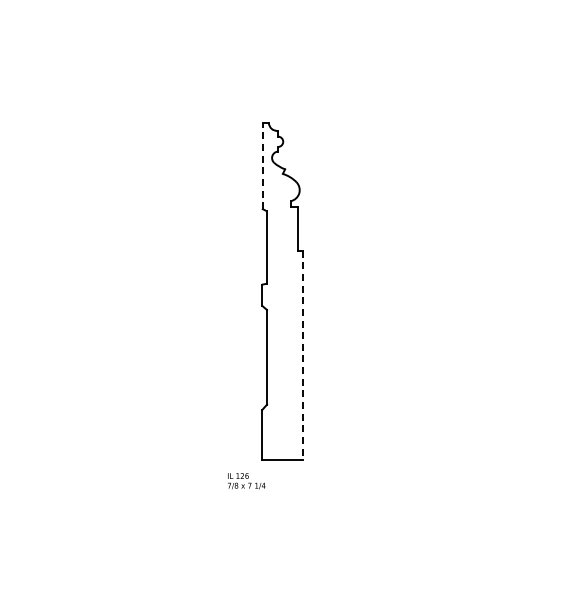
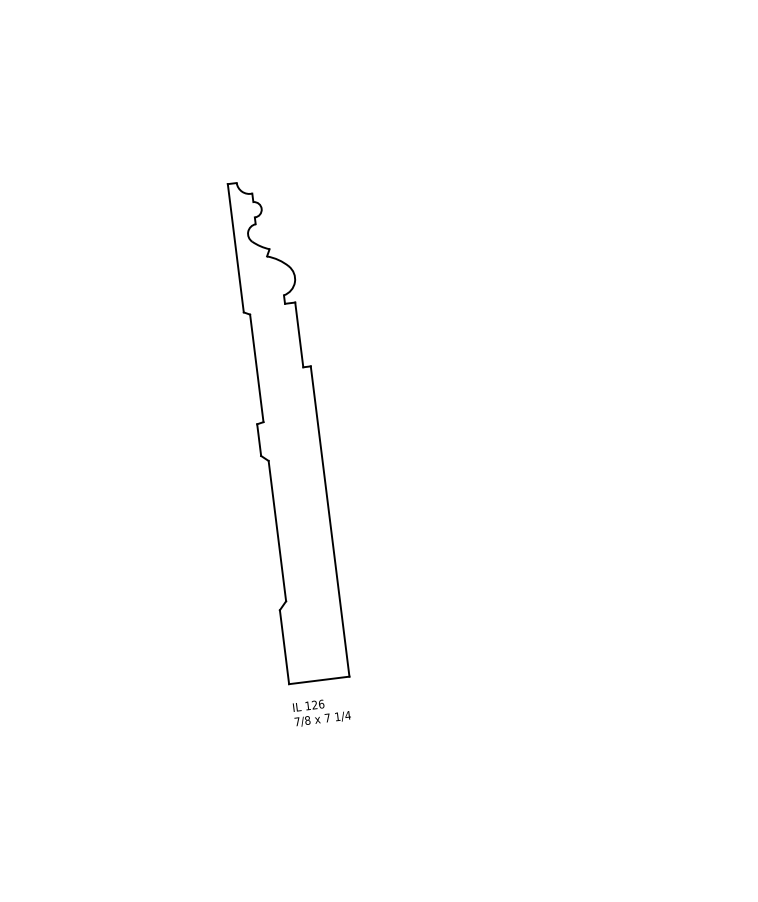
line: (262, 165) -> (235, 247), dashed -> solid
line: (302, 355) -> (329, 521), dashed -> solid
text: (246, 481) -> (321, 712), moved

